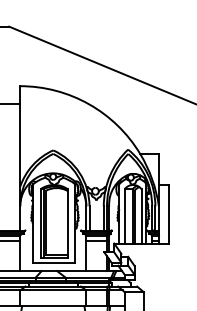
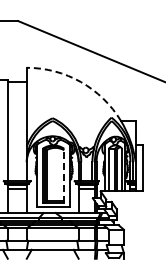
arc: (88, 104) -> (80, 82), solid -> dashed
line: (68, 223) -> (64, 175), solid -> dashed

